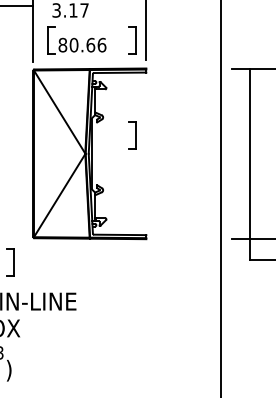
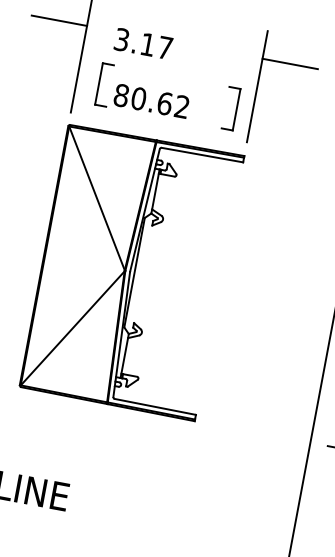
line: (163, 5) -> (289, 63), added
text: (101, 44) -> (181, 105), 80.66 -> 80.62
part: (132, 135) -> (203, 256), removed

